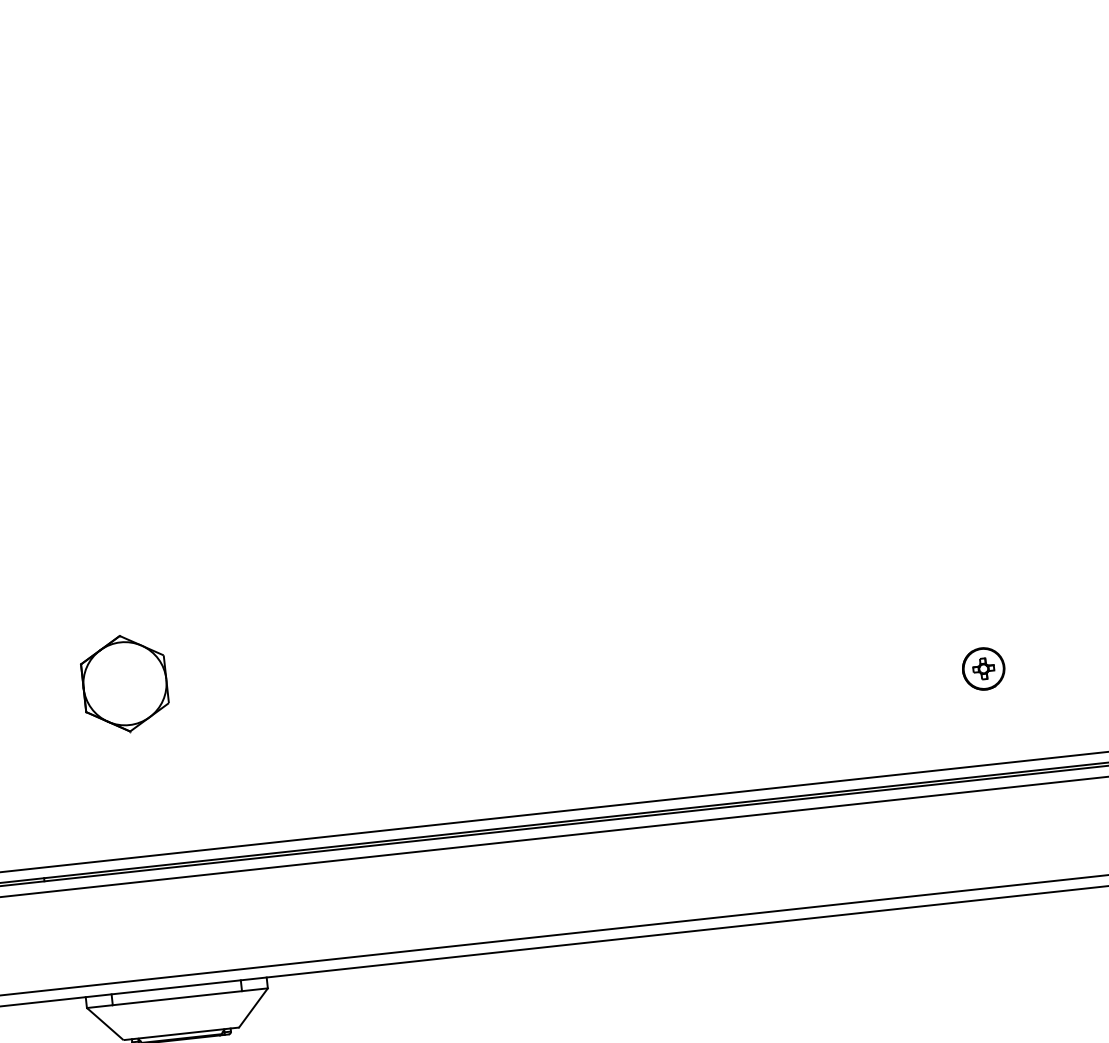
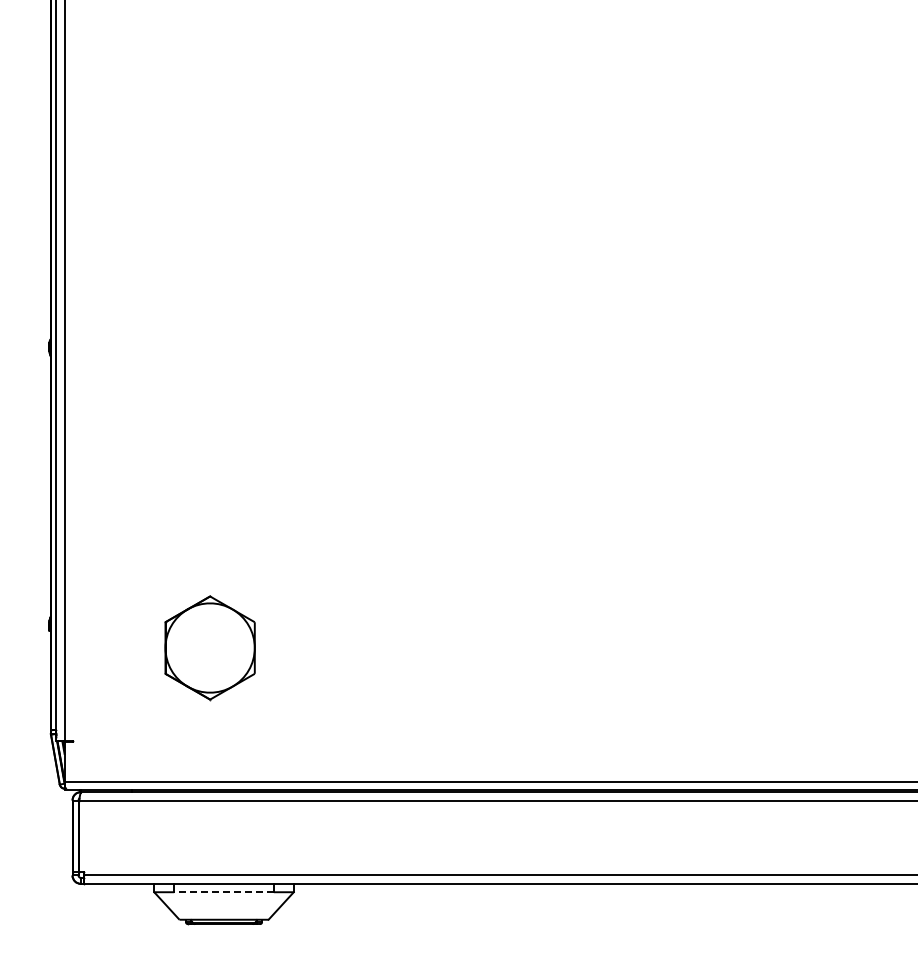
part: (982, 668) -> (865, 707), removed
part: (124, 684) -> (209, 648), size x1.4
line: (178, 998) -> (224, 892), solid -> dashed

